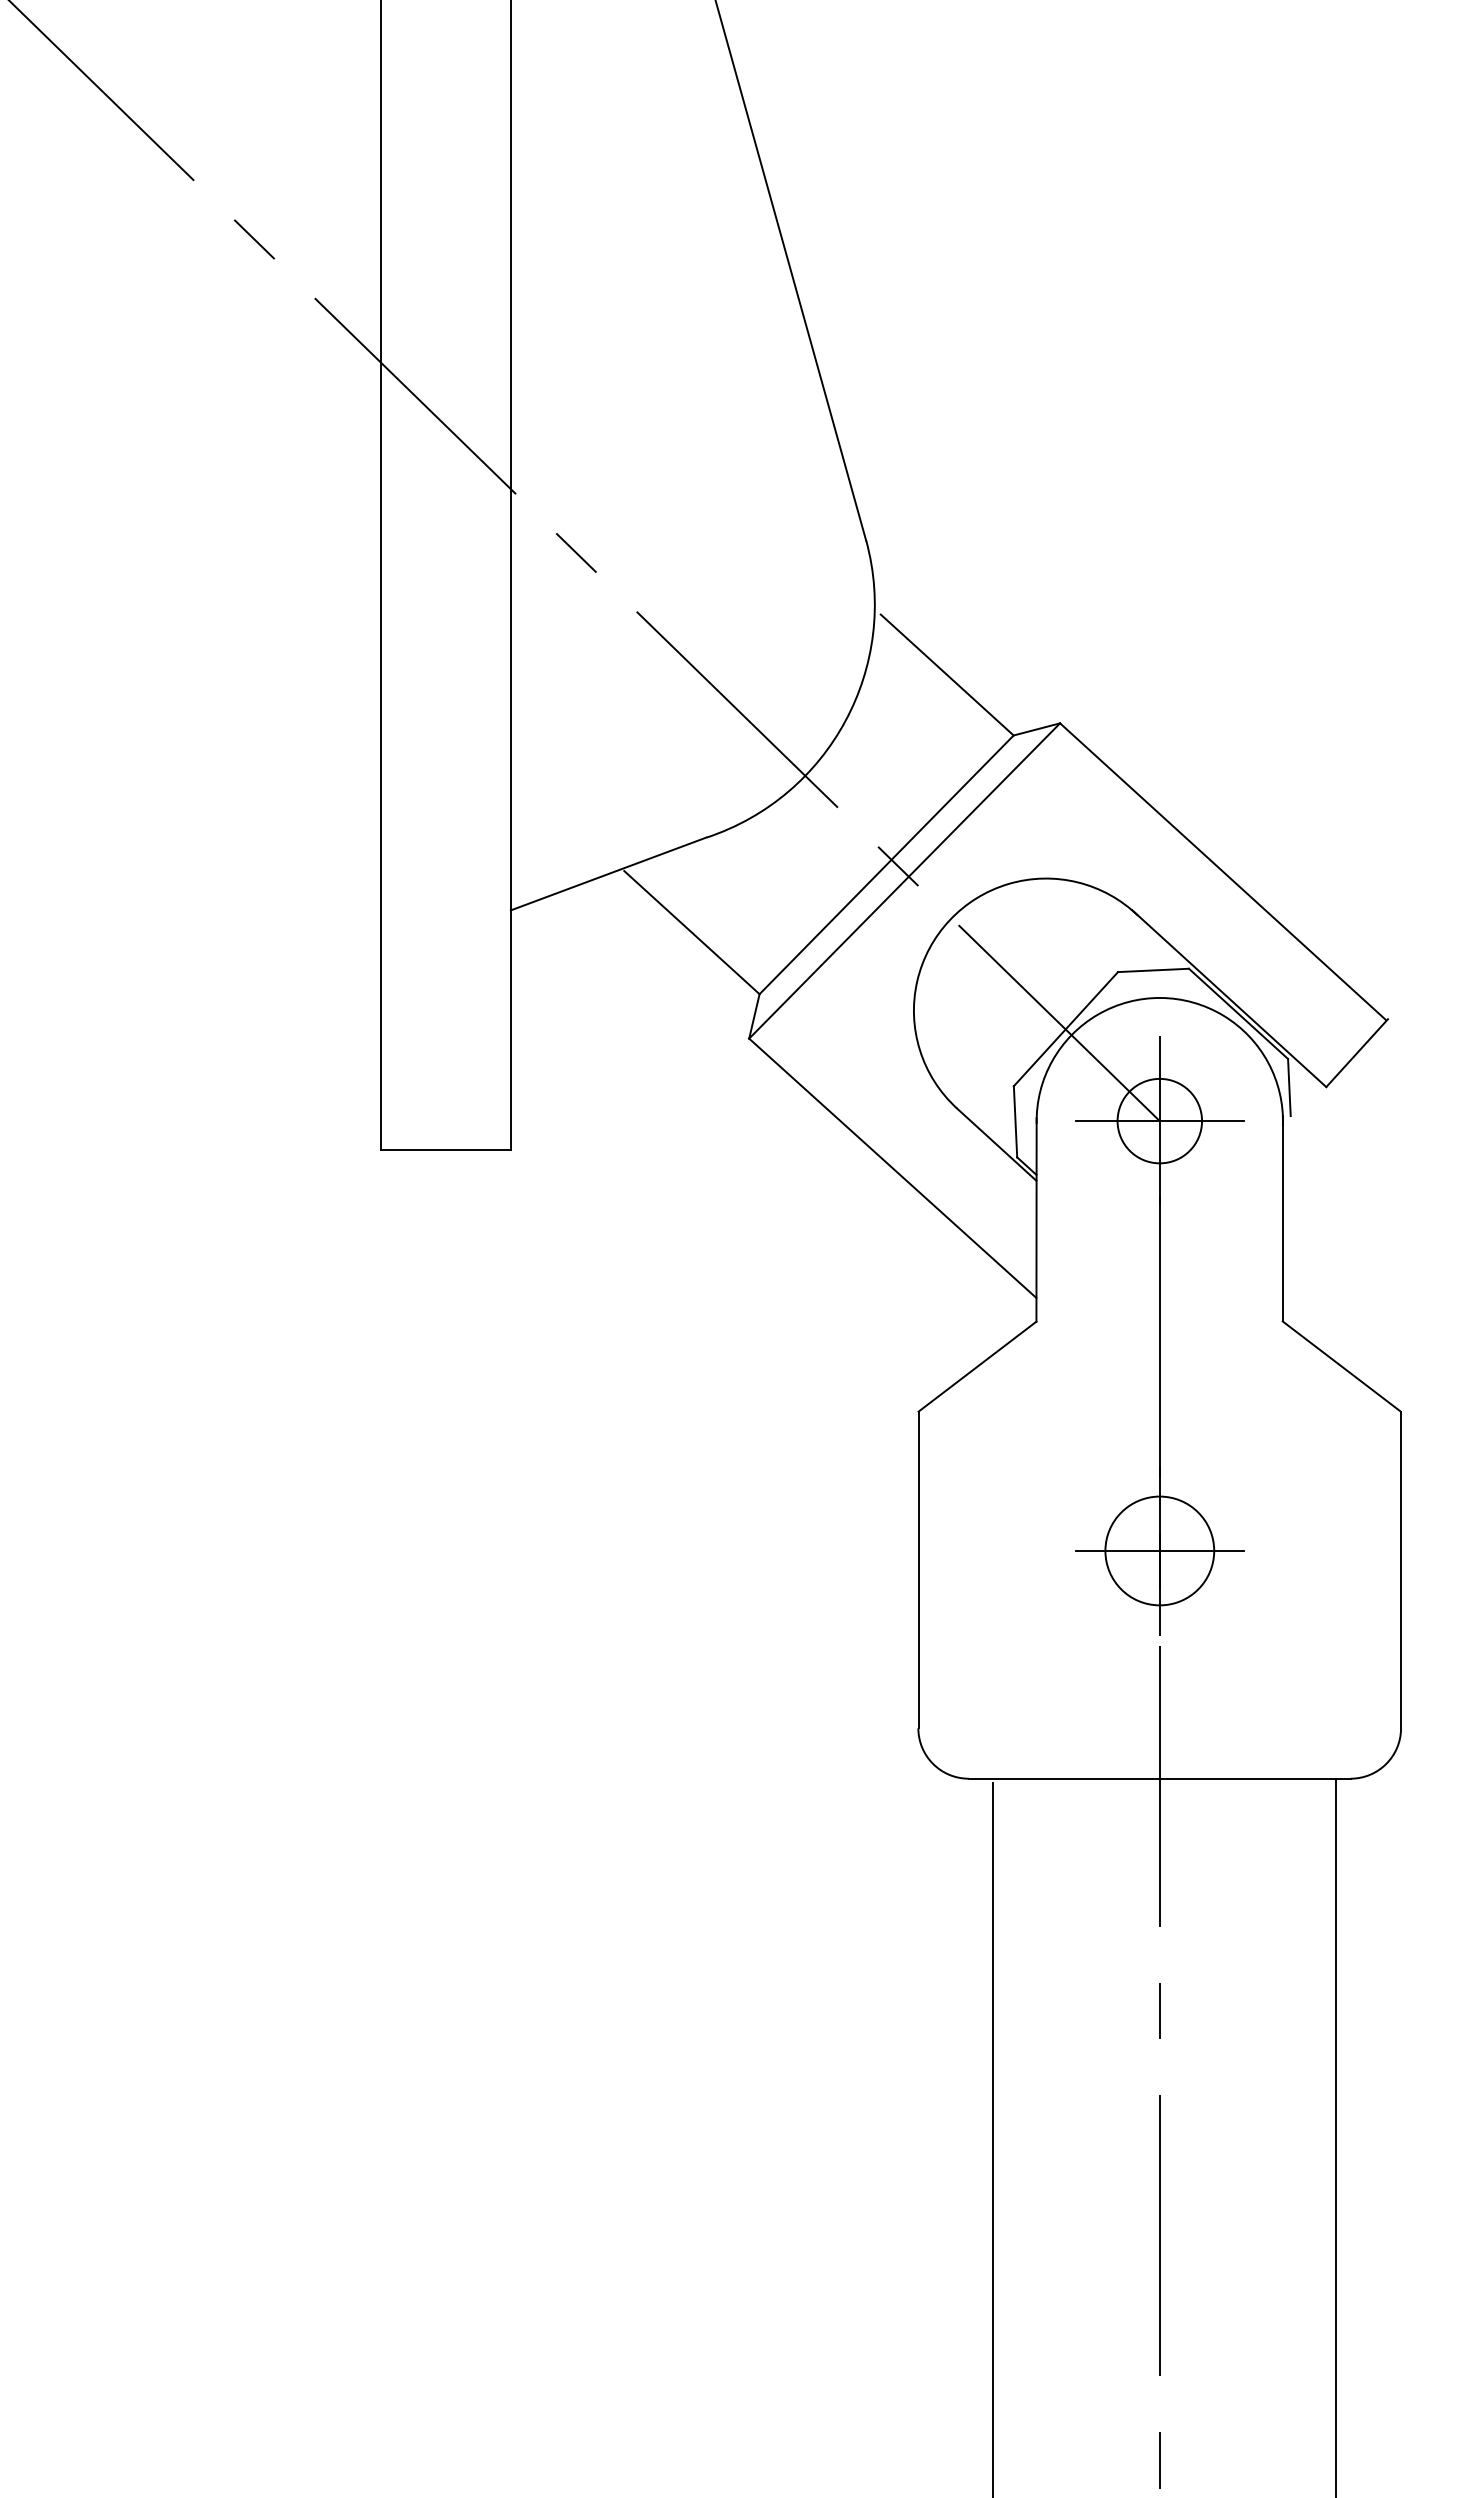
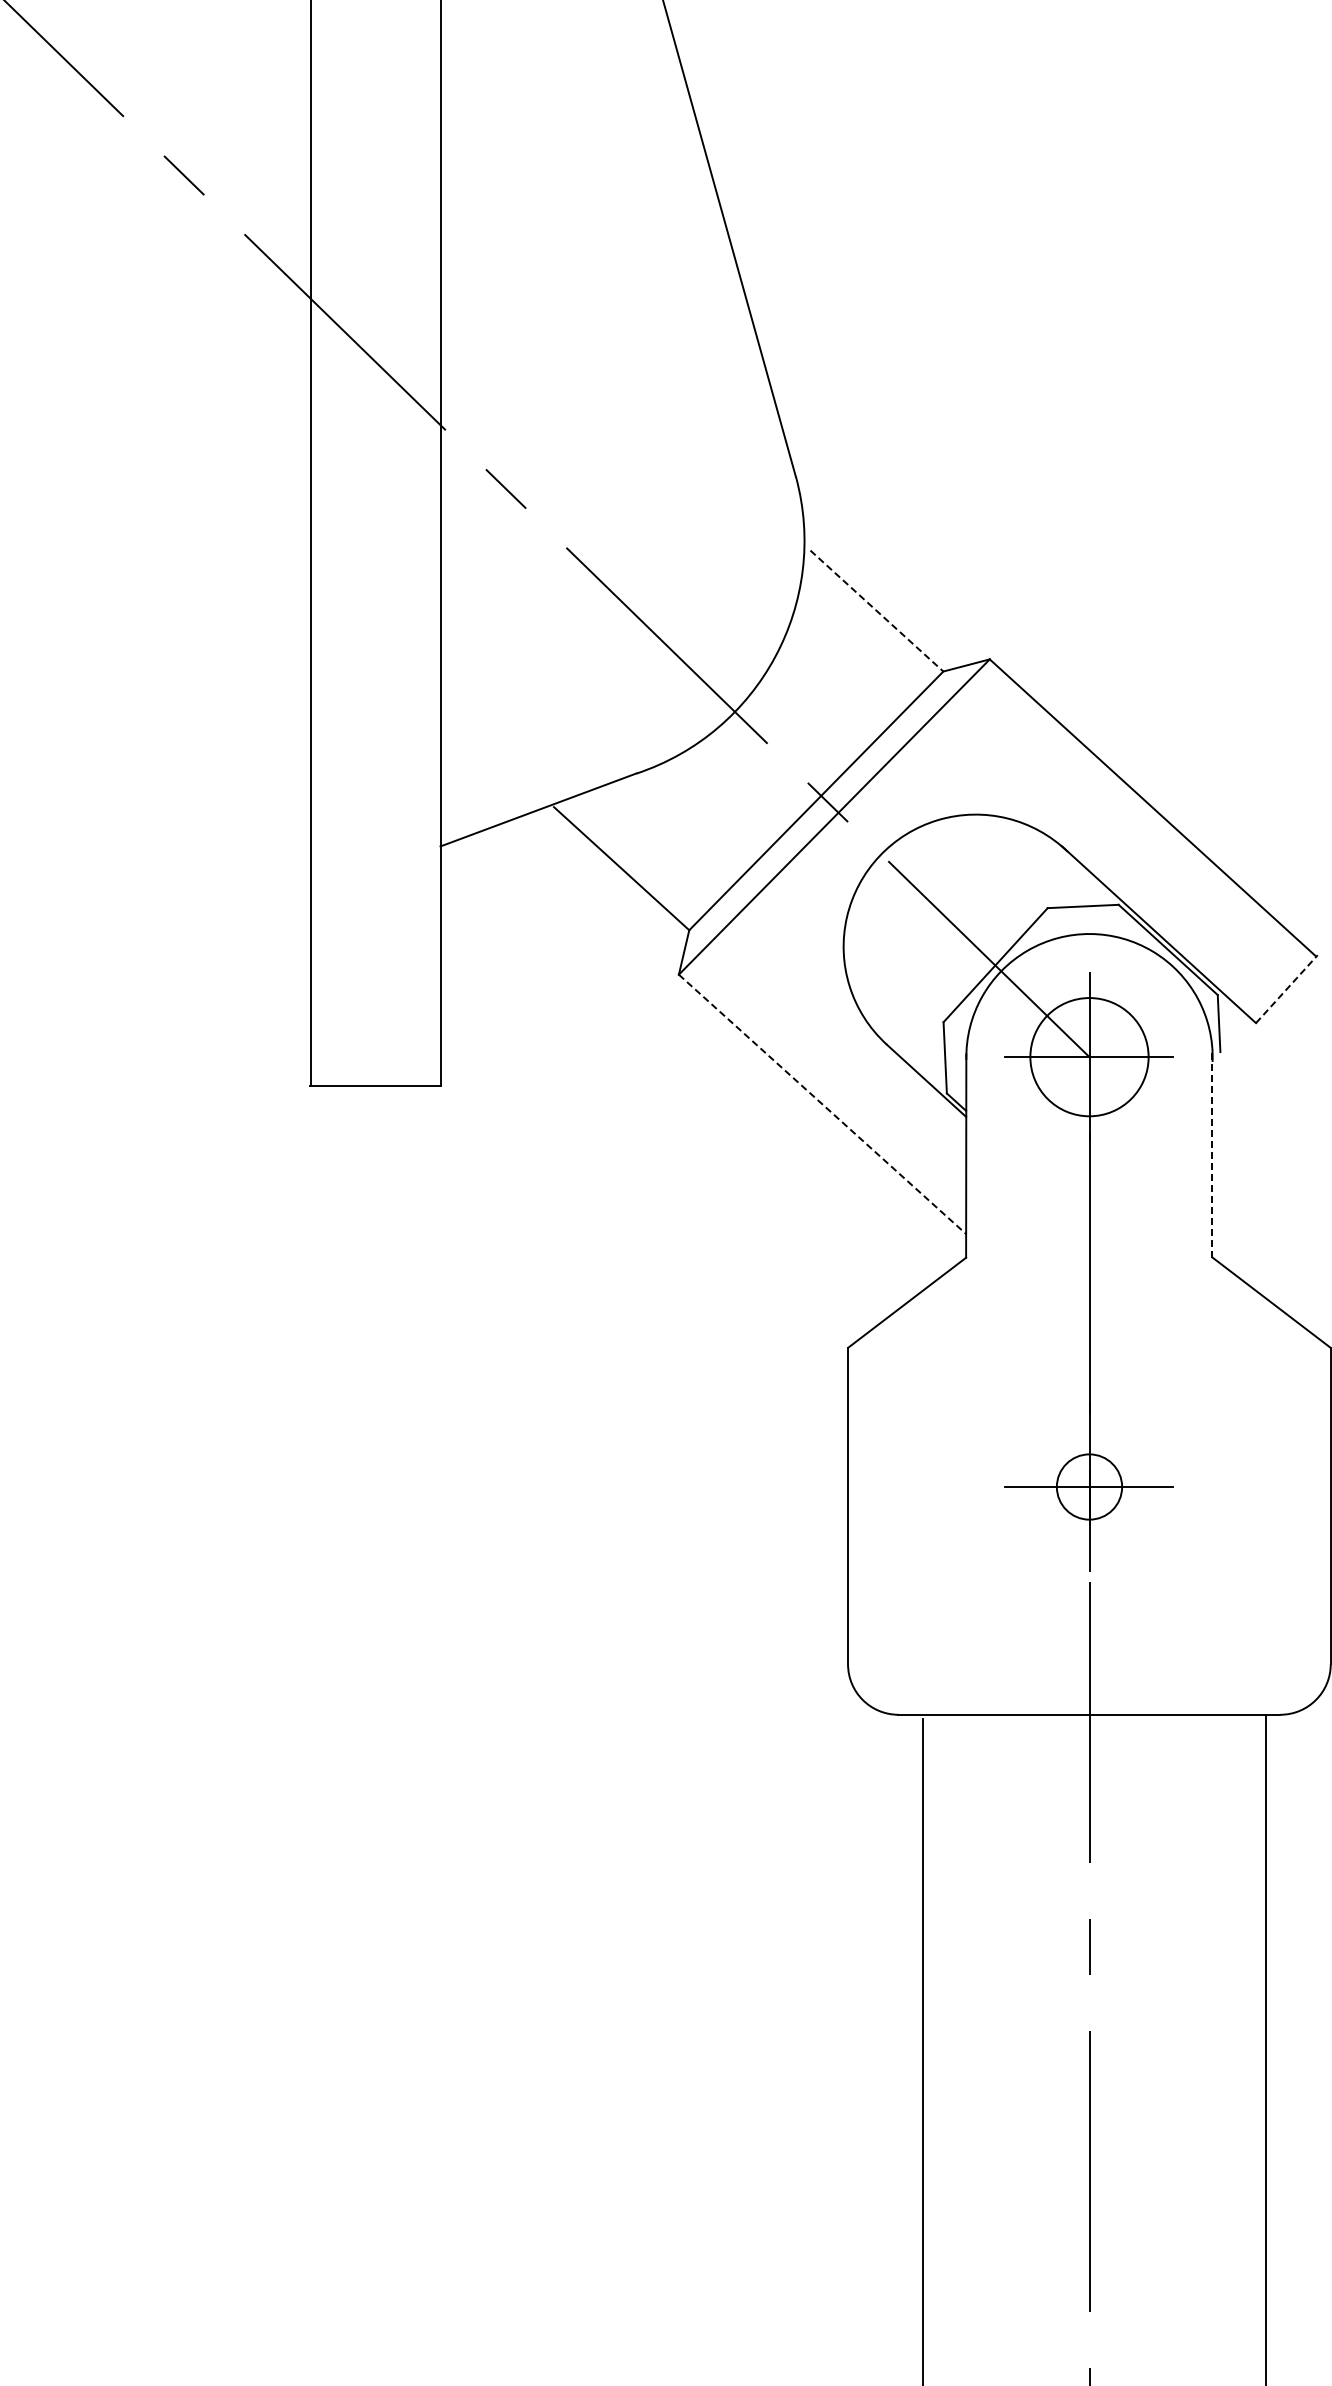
line: (947, 675) -> (877, 611), solid -> dashed
line: (1357, 1053) -> (1287, 989), solid -> dashed
circle: (1159, 1120) -> (1089, 1056), size x1.4
line: (892, 1168) -> (822, 1104), solid -> dashed
line: (1282, 1218) -> (1212, 1154), solid -> dashed
circle: (1159, 1550) -> (1089, 1486), size x0.6

